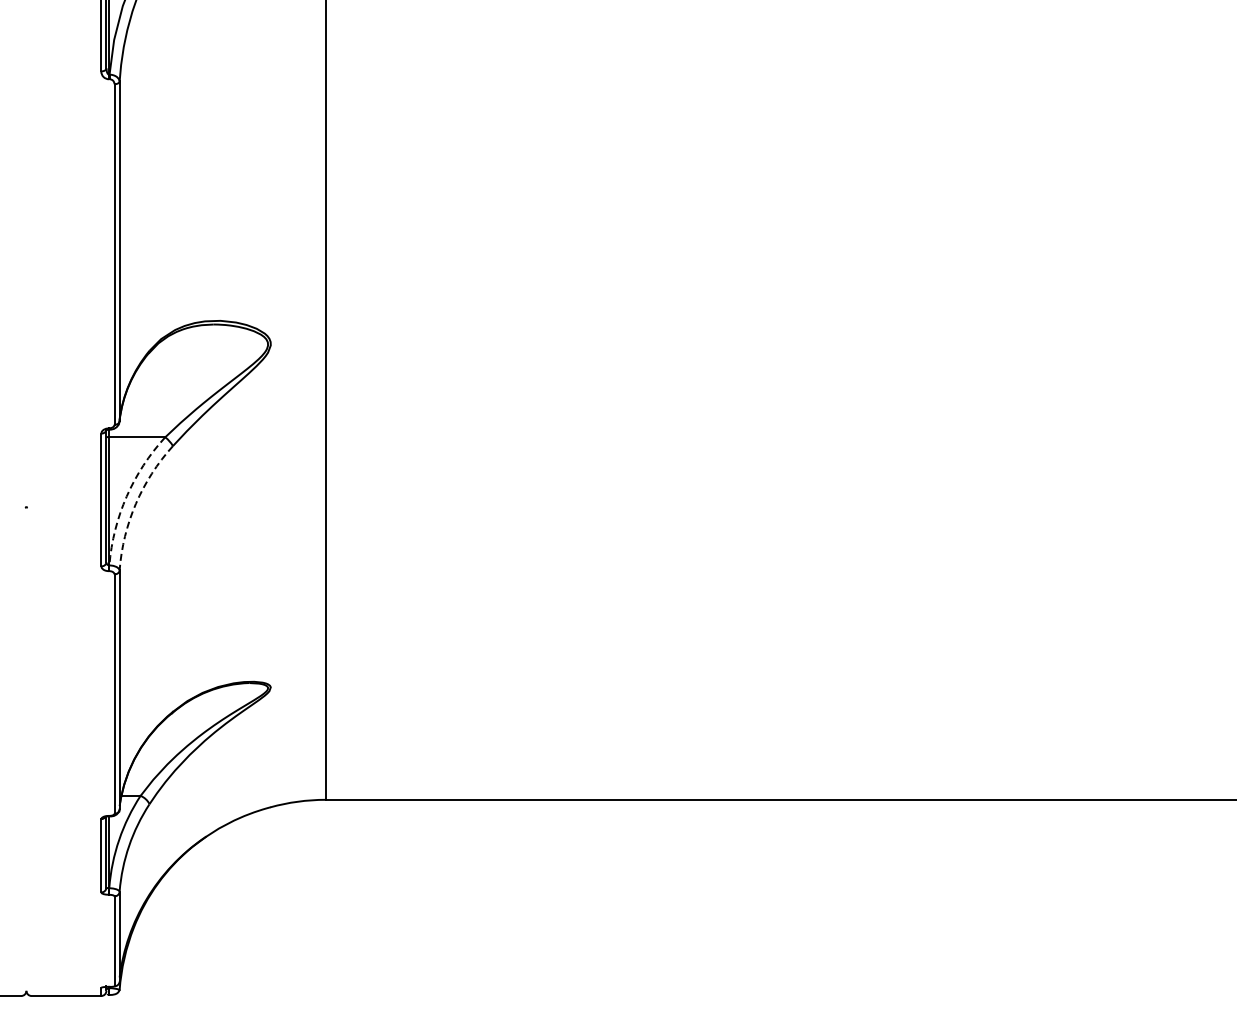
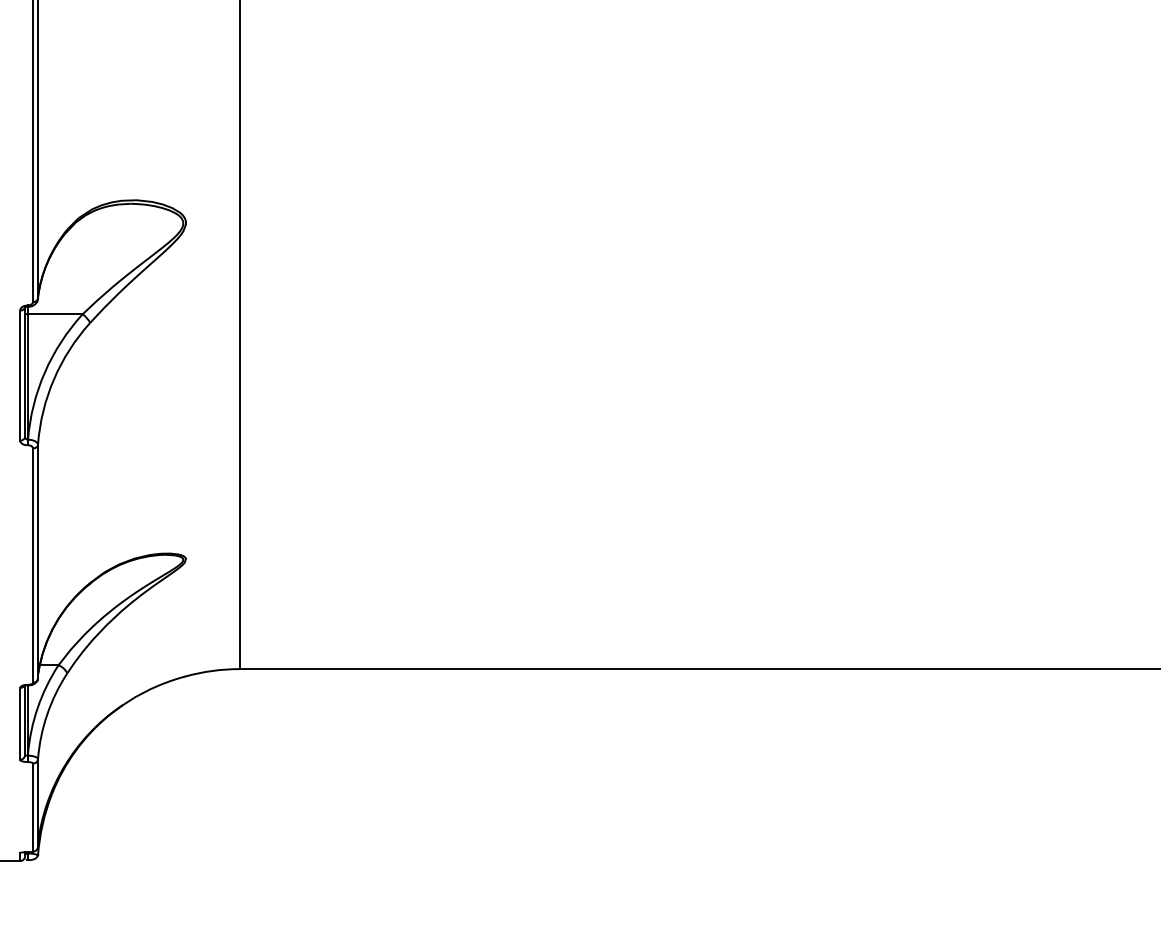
arc: (126, 496) -> (44, 372), dashed -> solid
arc: (135, 503) -> (53, 379), dashed -> solid

